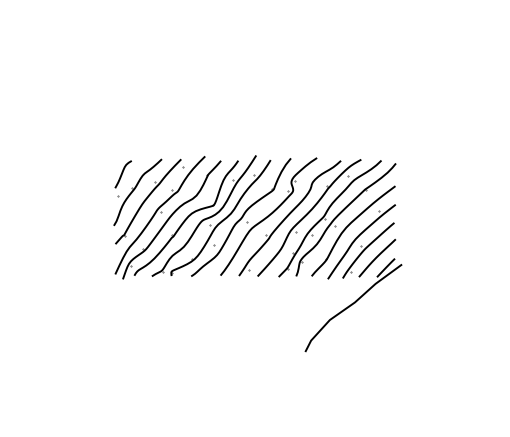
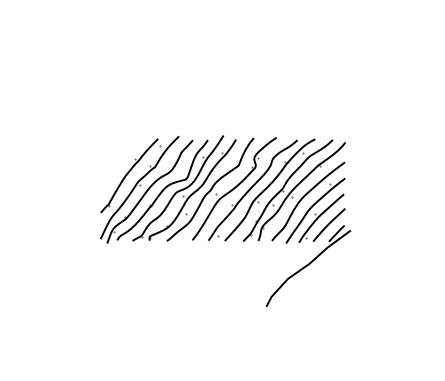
part: (136, 192) -> (119, 167), removed

